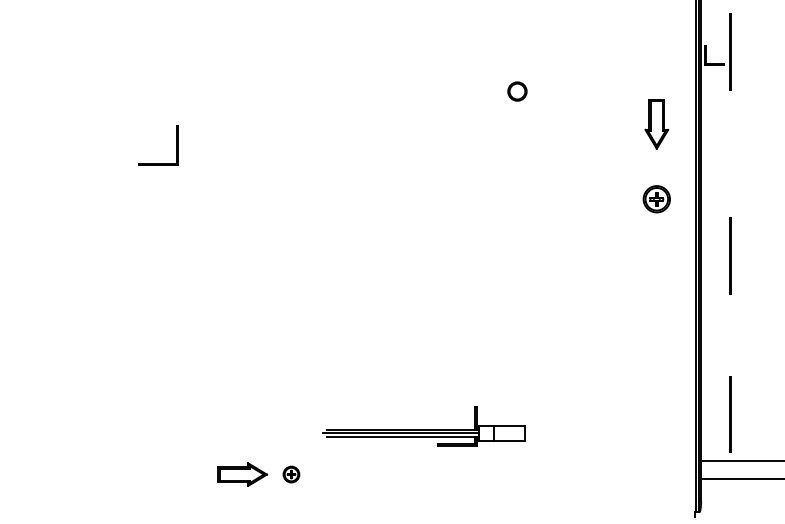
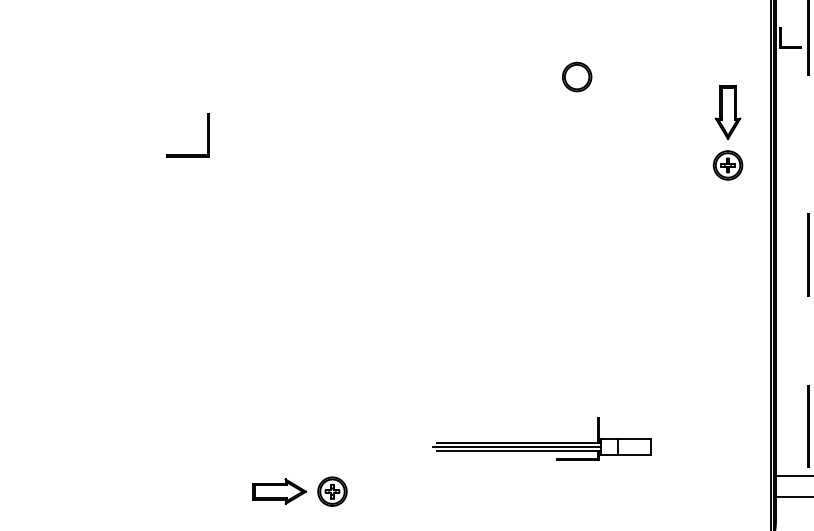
part: (517, 91) -> (577, 76), size x1.43
part: (656, 199) -> (727, 165), moved
part: (423, 426) -> (541, 439), moved
part: (291, 474) -> (332, 491), size x1.67

